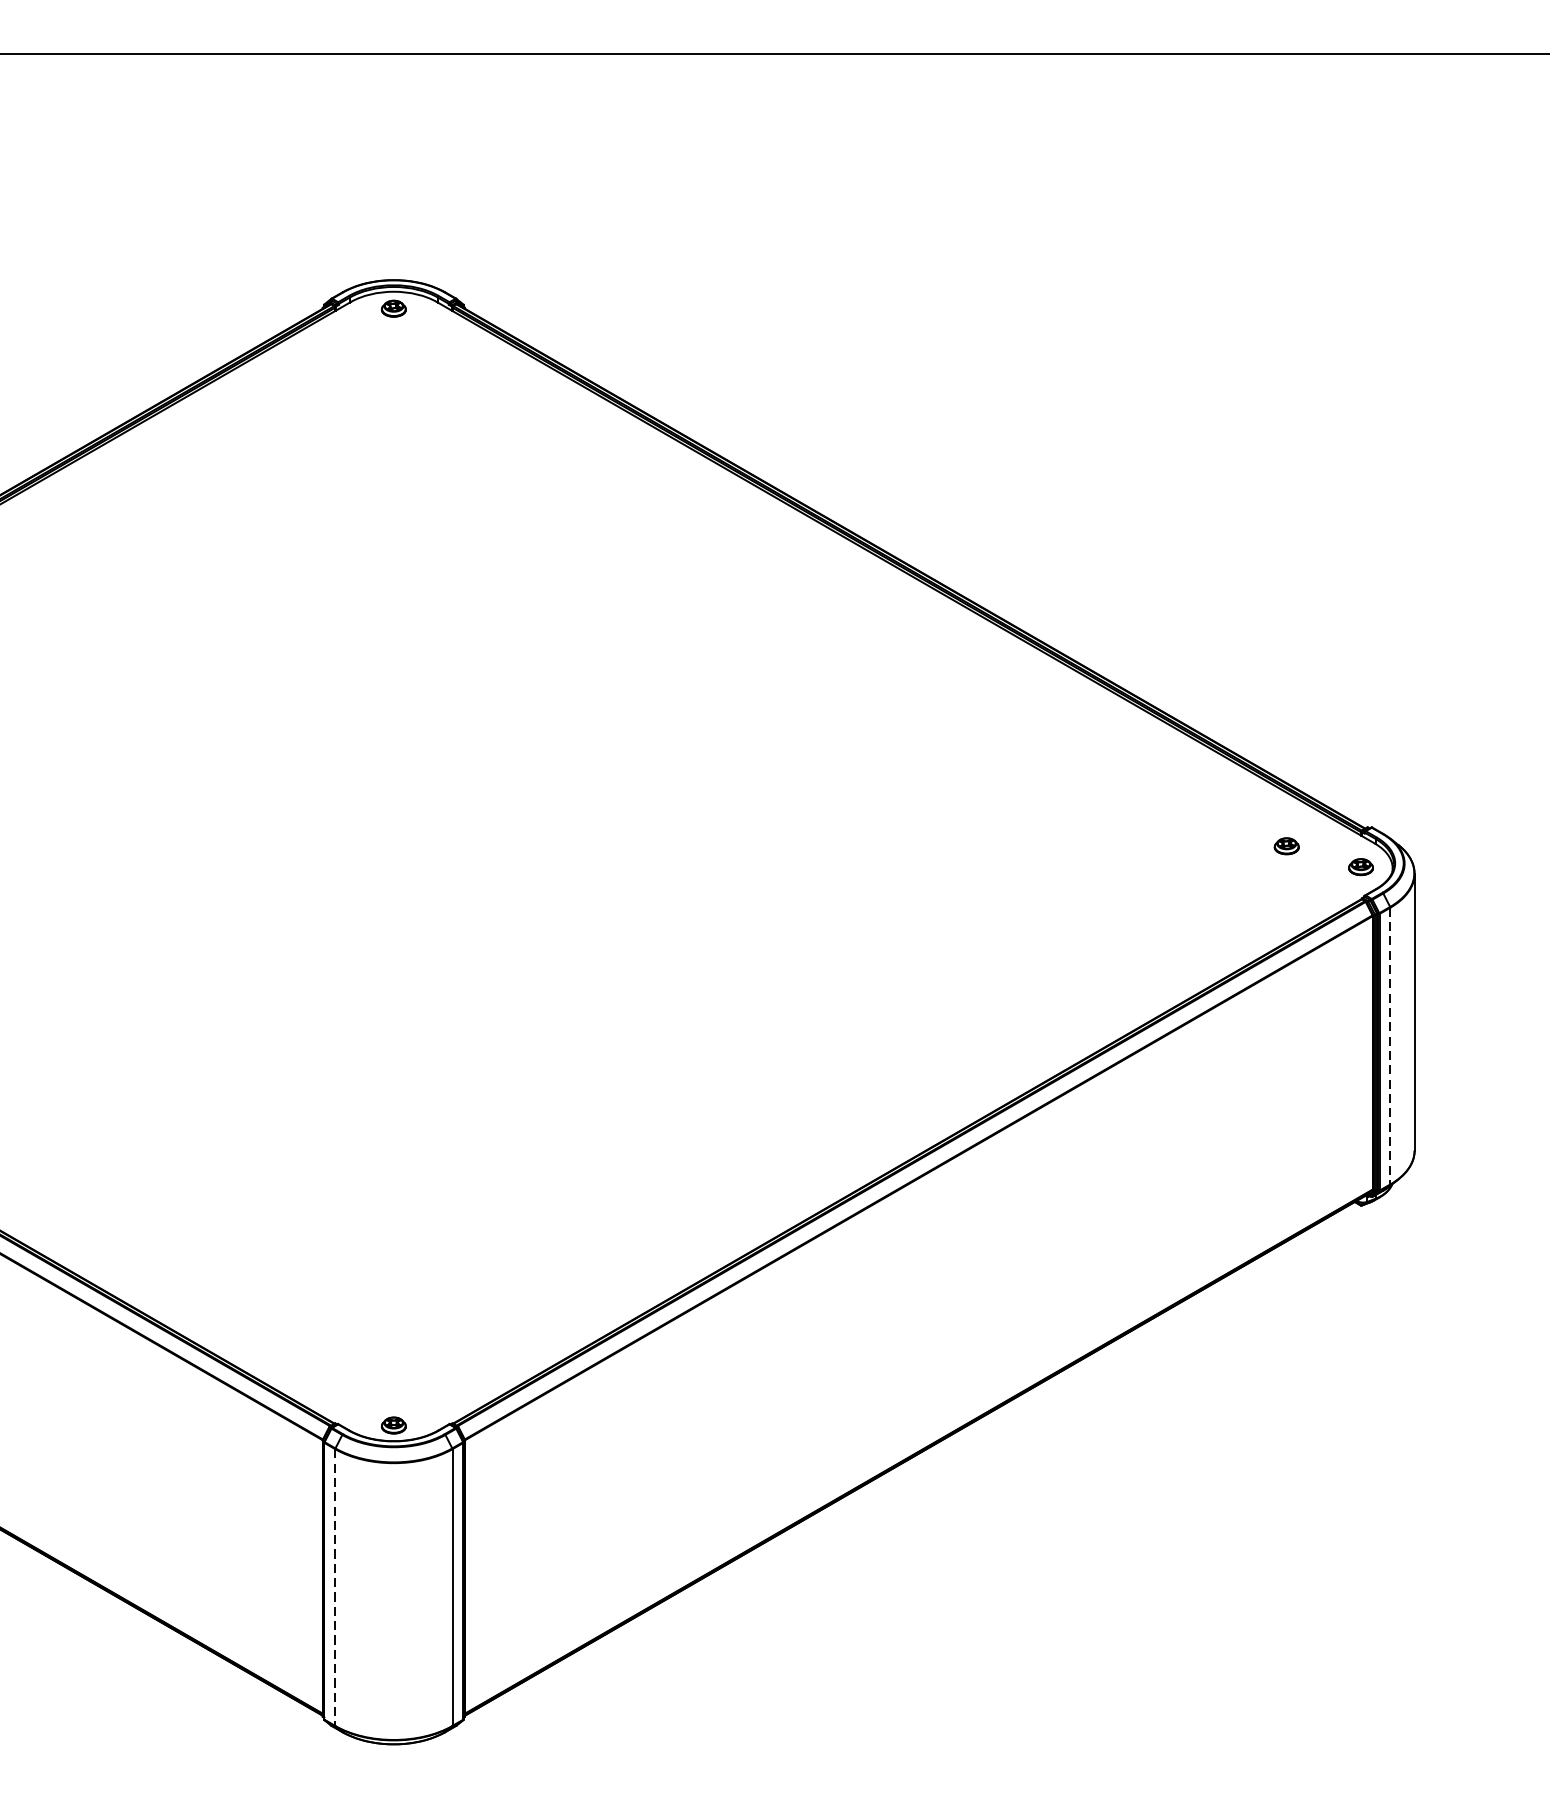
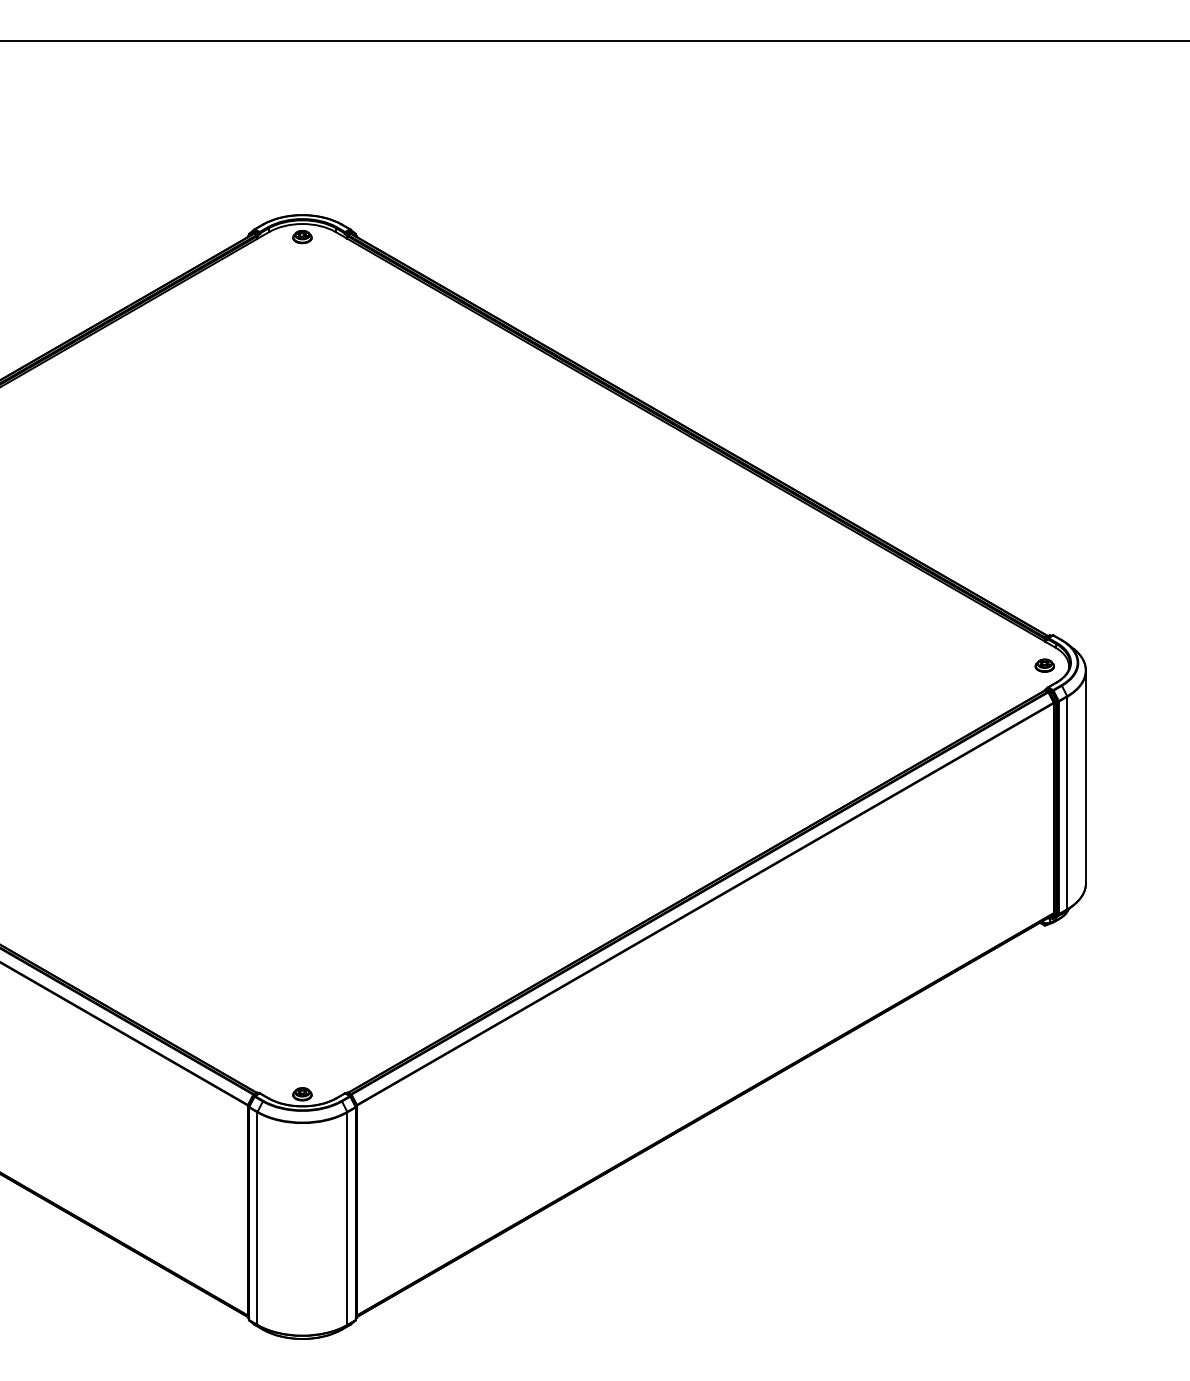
part: (1286, 846) -> (987, 649), removed
line: (1390, 1046) -> (1067, 803), dashed -> solid
line: (335, 1588) -> (257, 1219), dashed -> solid

